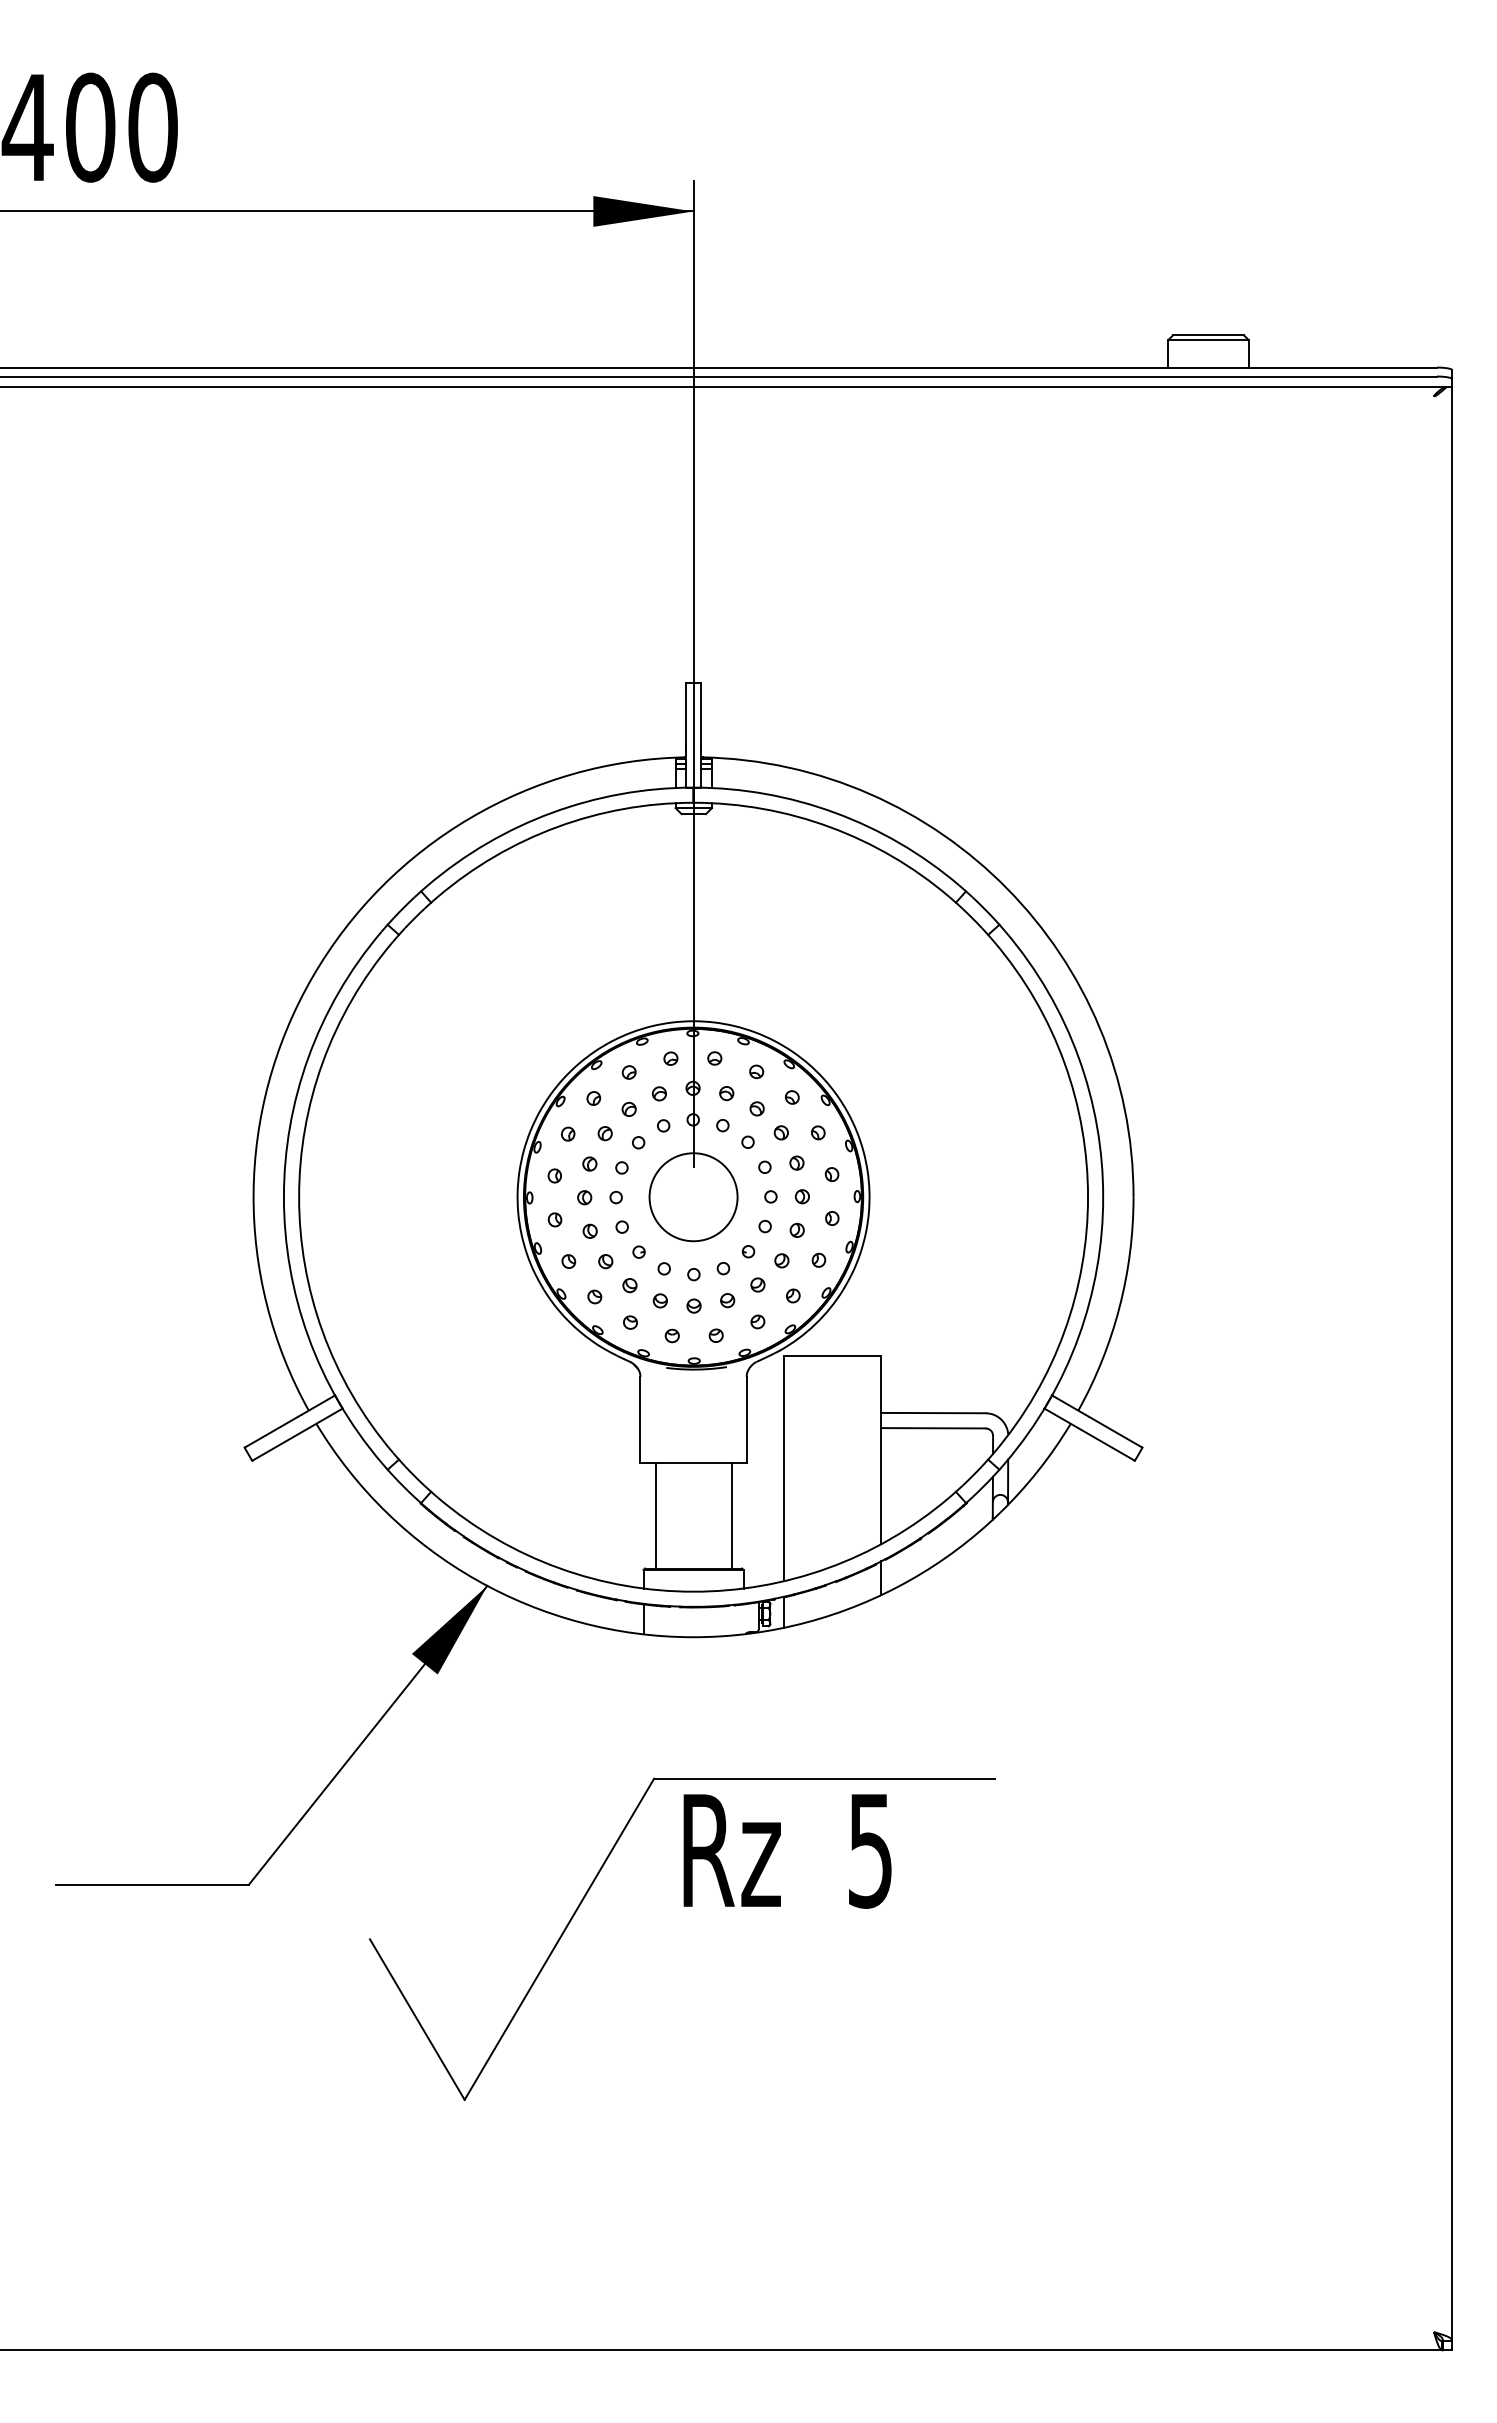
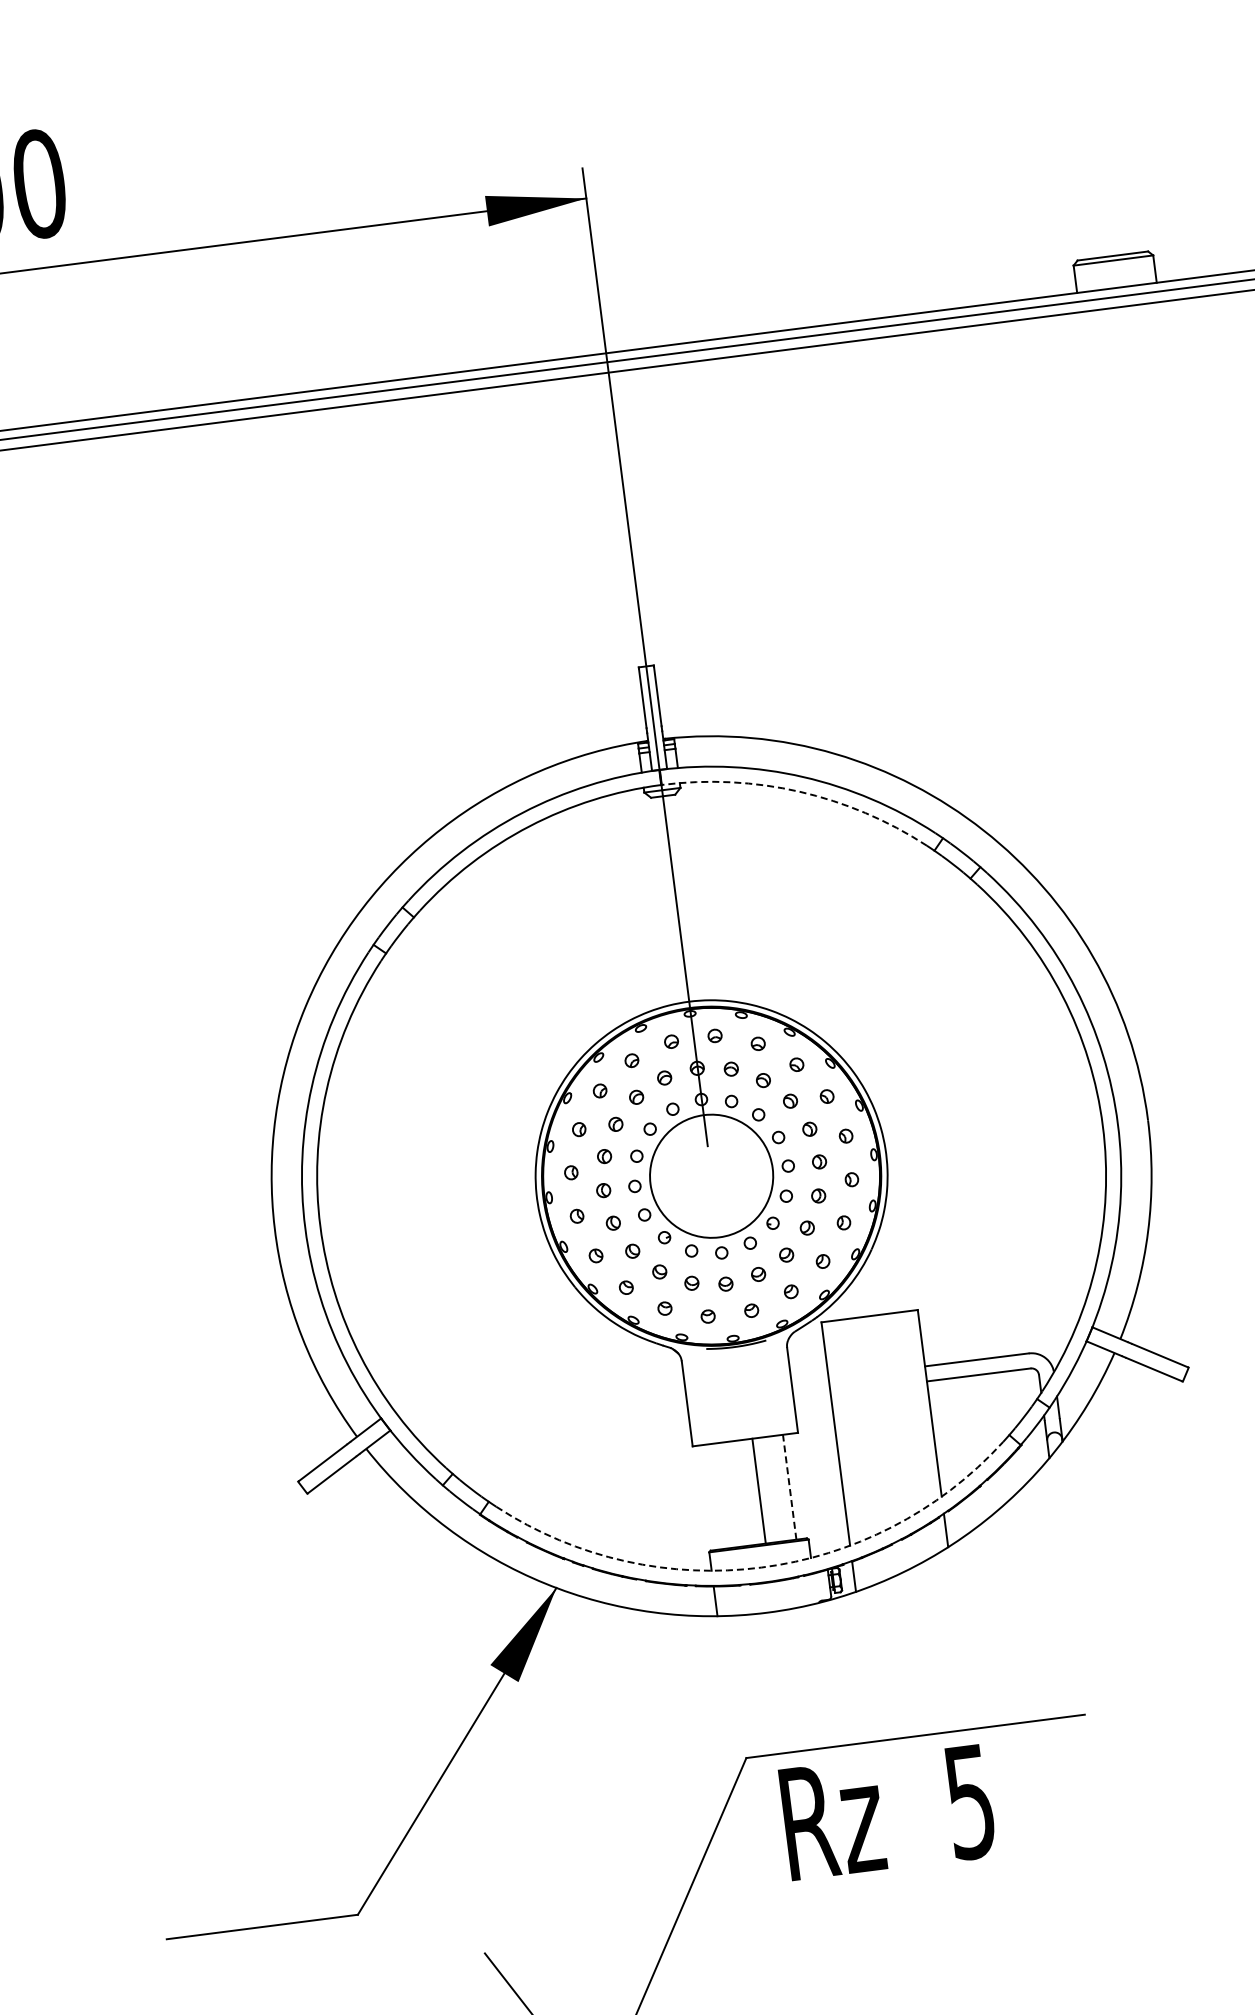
arc: (829, 827) -> (799, 792), solid -> dashed
circle: (693, 1197) -> (711, 1176), size x1.4
line: (655, 1515) -> (758, 1491), moved
line: (731, 1515) -> (789, 1487), solid -> dashed
arc: (693, 1591) -> (761, 1567), solid -> dashed

